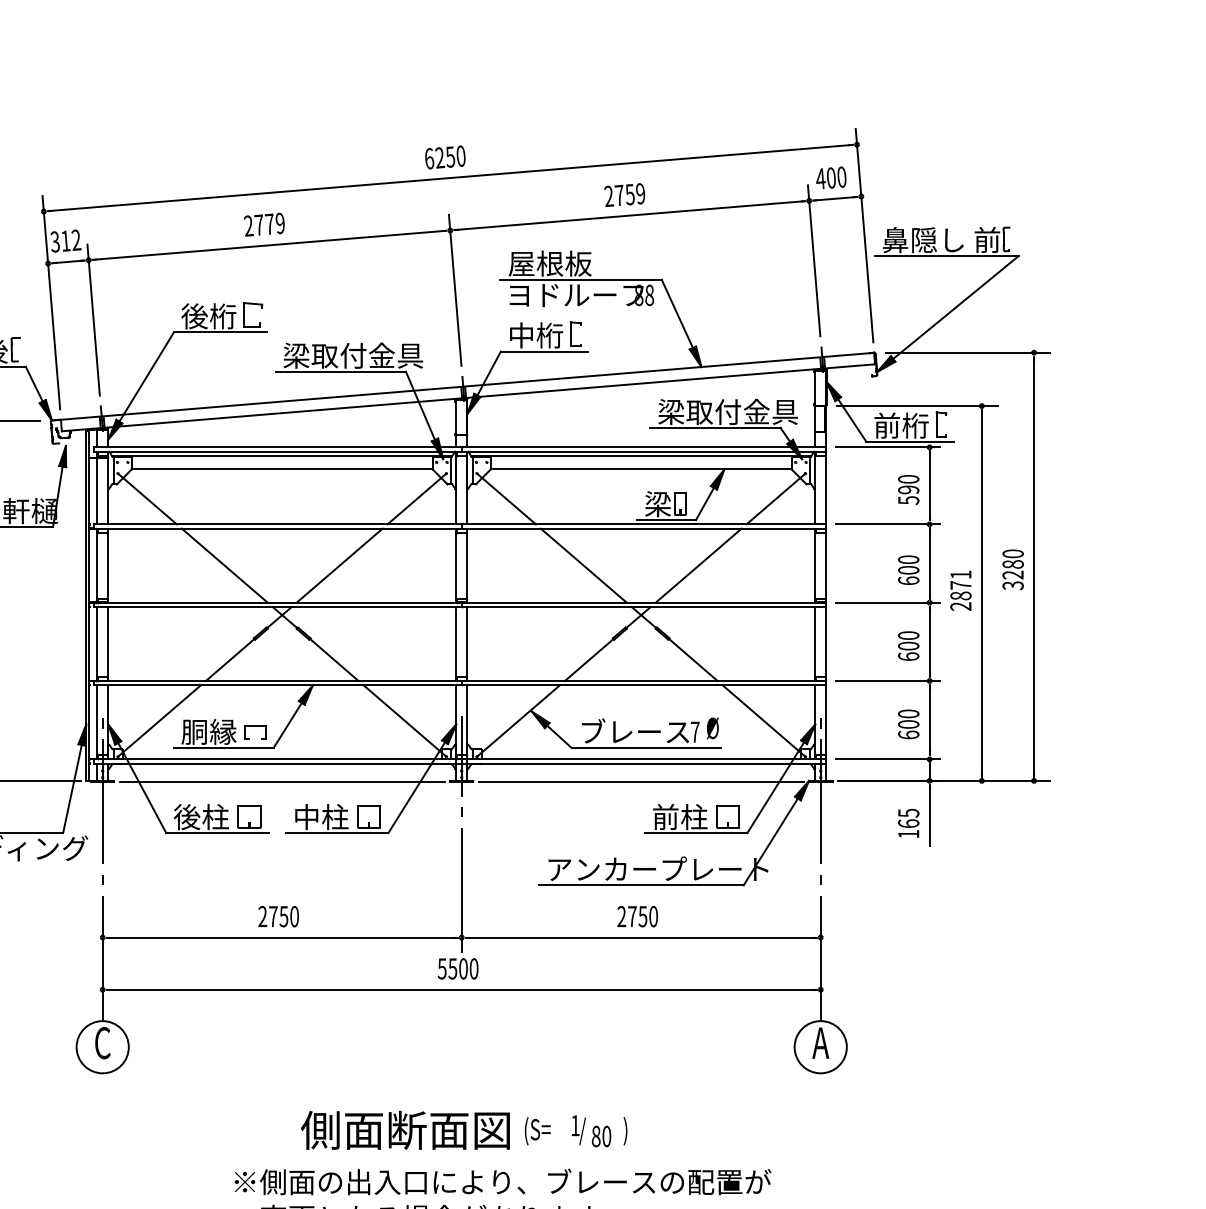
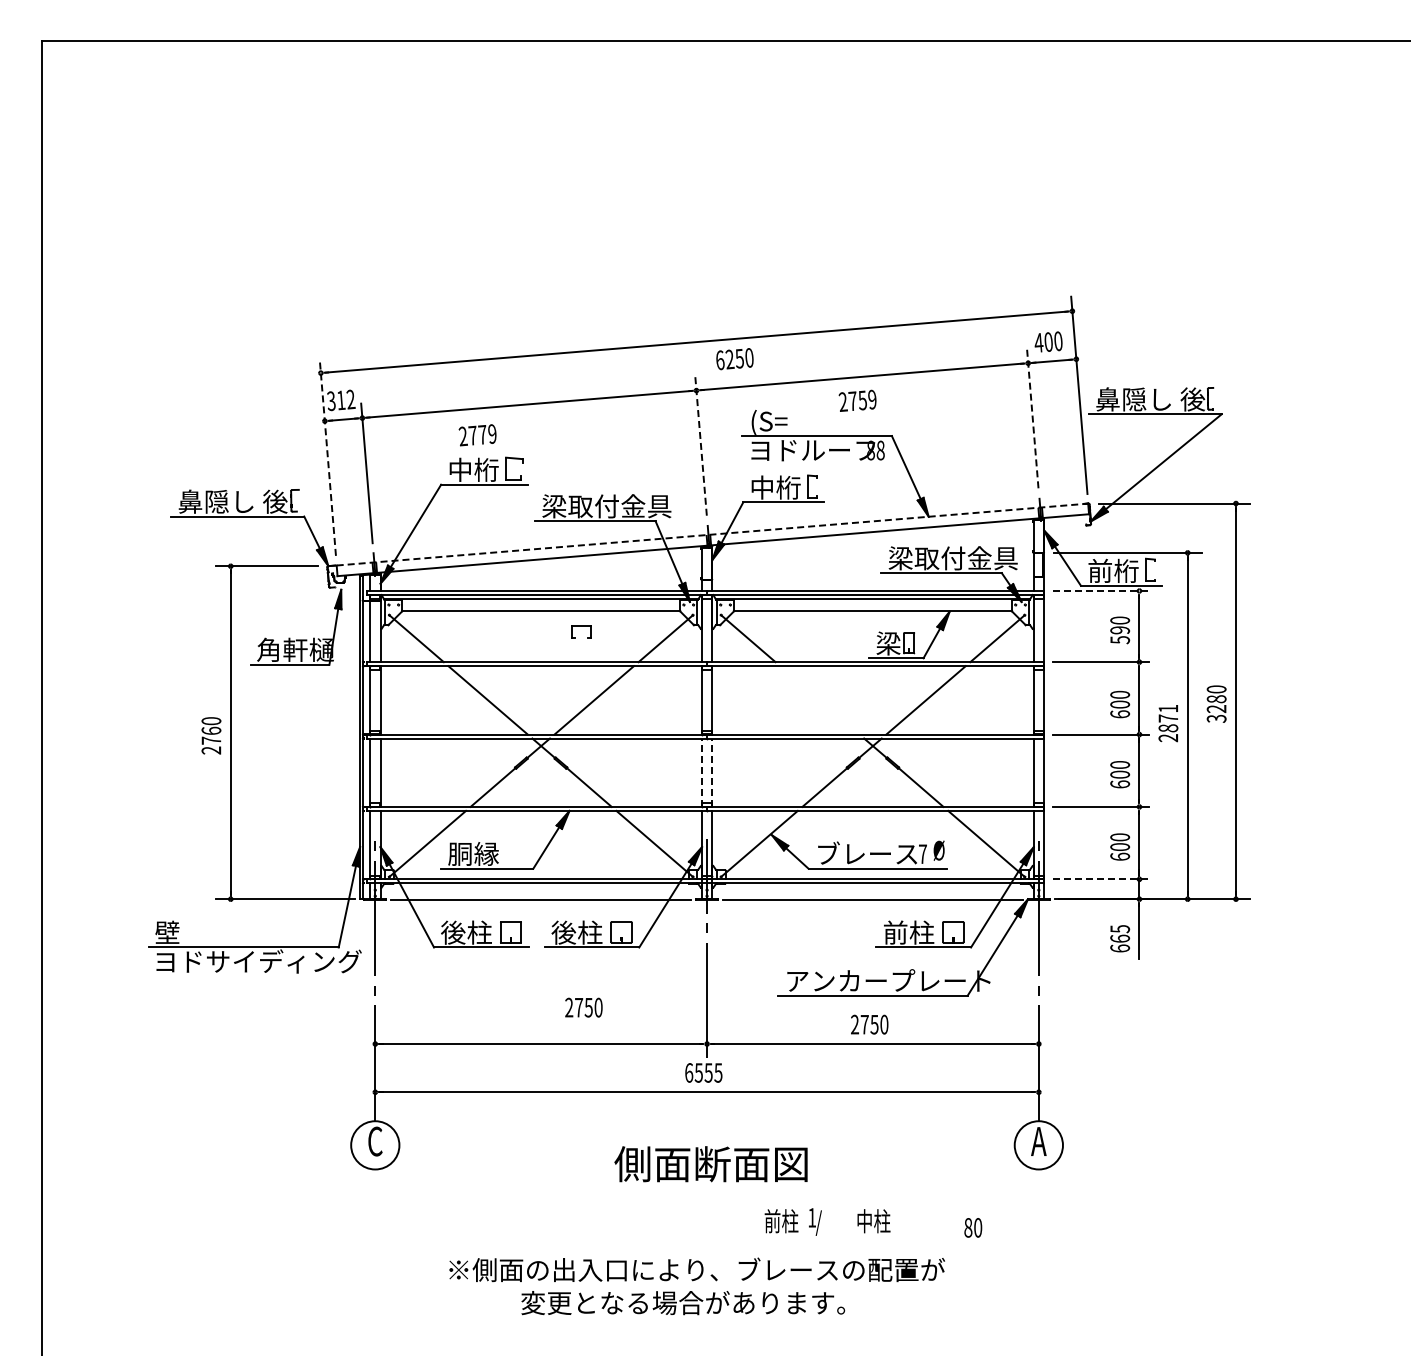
text: (444, 157) -> (734, 359), moved
text: (624, 194) -> (857, 400), moved
text: (264, 224) -> (477, 435), moved
text: (987, 240) -> (1192, 399), 鼻隠し 前 -> 鼻隠し 後
line: (813, 260) -> (1032, 418), solid -> dashed
text: (549, 263) -> (788, 421), 屋根板 -> (S=
line: (455, 289) -> (701, 445), solid -> dashed
line: (50, 302) -> (327, 457), solid -> dashed
text: (194, 315) -> (460, 469), 後桁 -> 中桁
line: (467, 386) -> (712, 534), solid -> dashed
line: (888, 446) -> (1101, 590), solid -> dashed
line: (583, 565) -> (819, 700), removed
line: (456, 643) -> (702, 772), solid -> dashed
line: (467, 643) -> (712, 772), solid -> dashed
part: (255, 731) -> (581, 631), moved
line: (888, 759) -> (1101, 879), solid -> dashed
text: (306, 816) -> (563, 932), 中柱 -> 後柱
text: (909, 834) -> (1120, 948), 165 -> 665
text: (278, 916) -> (583, 1007), moved
text: (457, 968) -> (703, 1072), 5500 -> 6555
text: (404, 1130) -> (710, 1164), moved
text: (542, 1130) -> (781, 1222), (S= -> 前柱
text: (641, 1130) -> (873, 1222), ) -> 中柱
text: (601, 1136) -> (973, 1227), moved
text: (502, 1181) -> (696, 1269), moved

